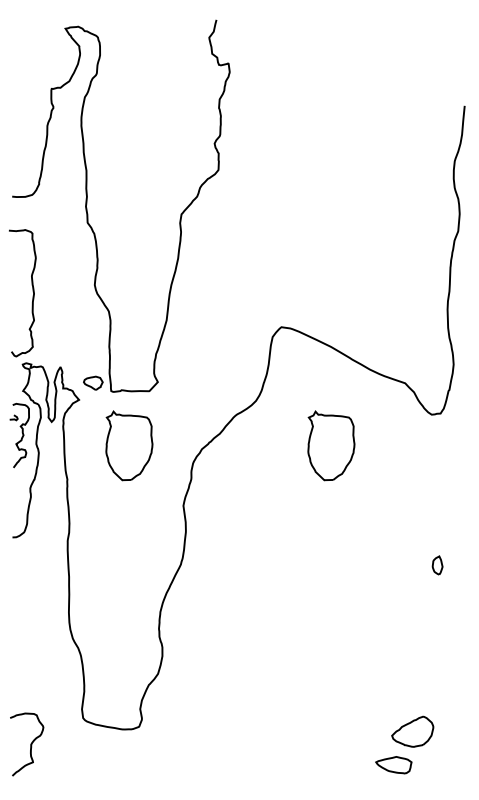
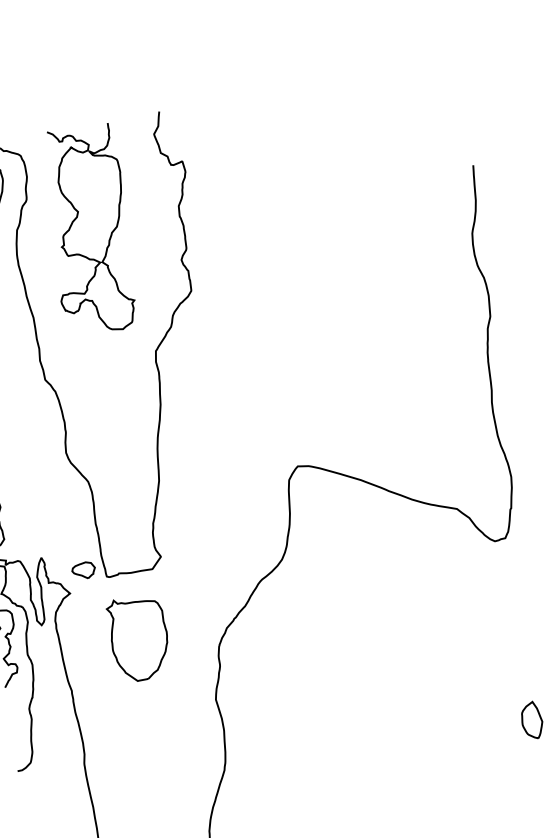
curve: (134, 96) -> (76, 219), added
part: (331, 445) -> (381, 598), removed
part: (437, 565) -> (531, 720), size x1.67

